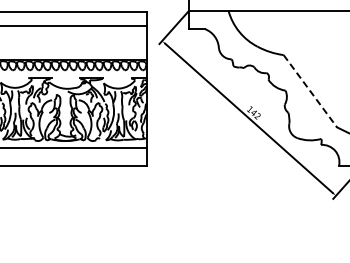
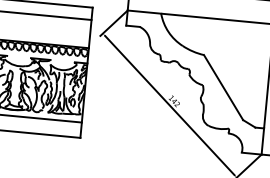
line: (310, 91) -> (223, 87), dashed -> solid

